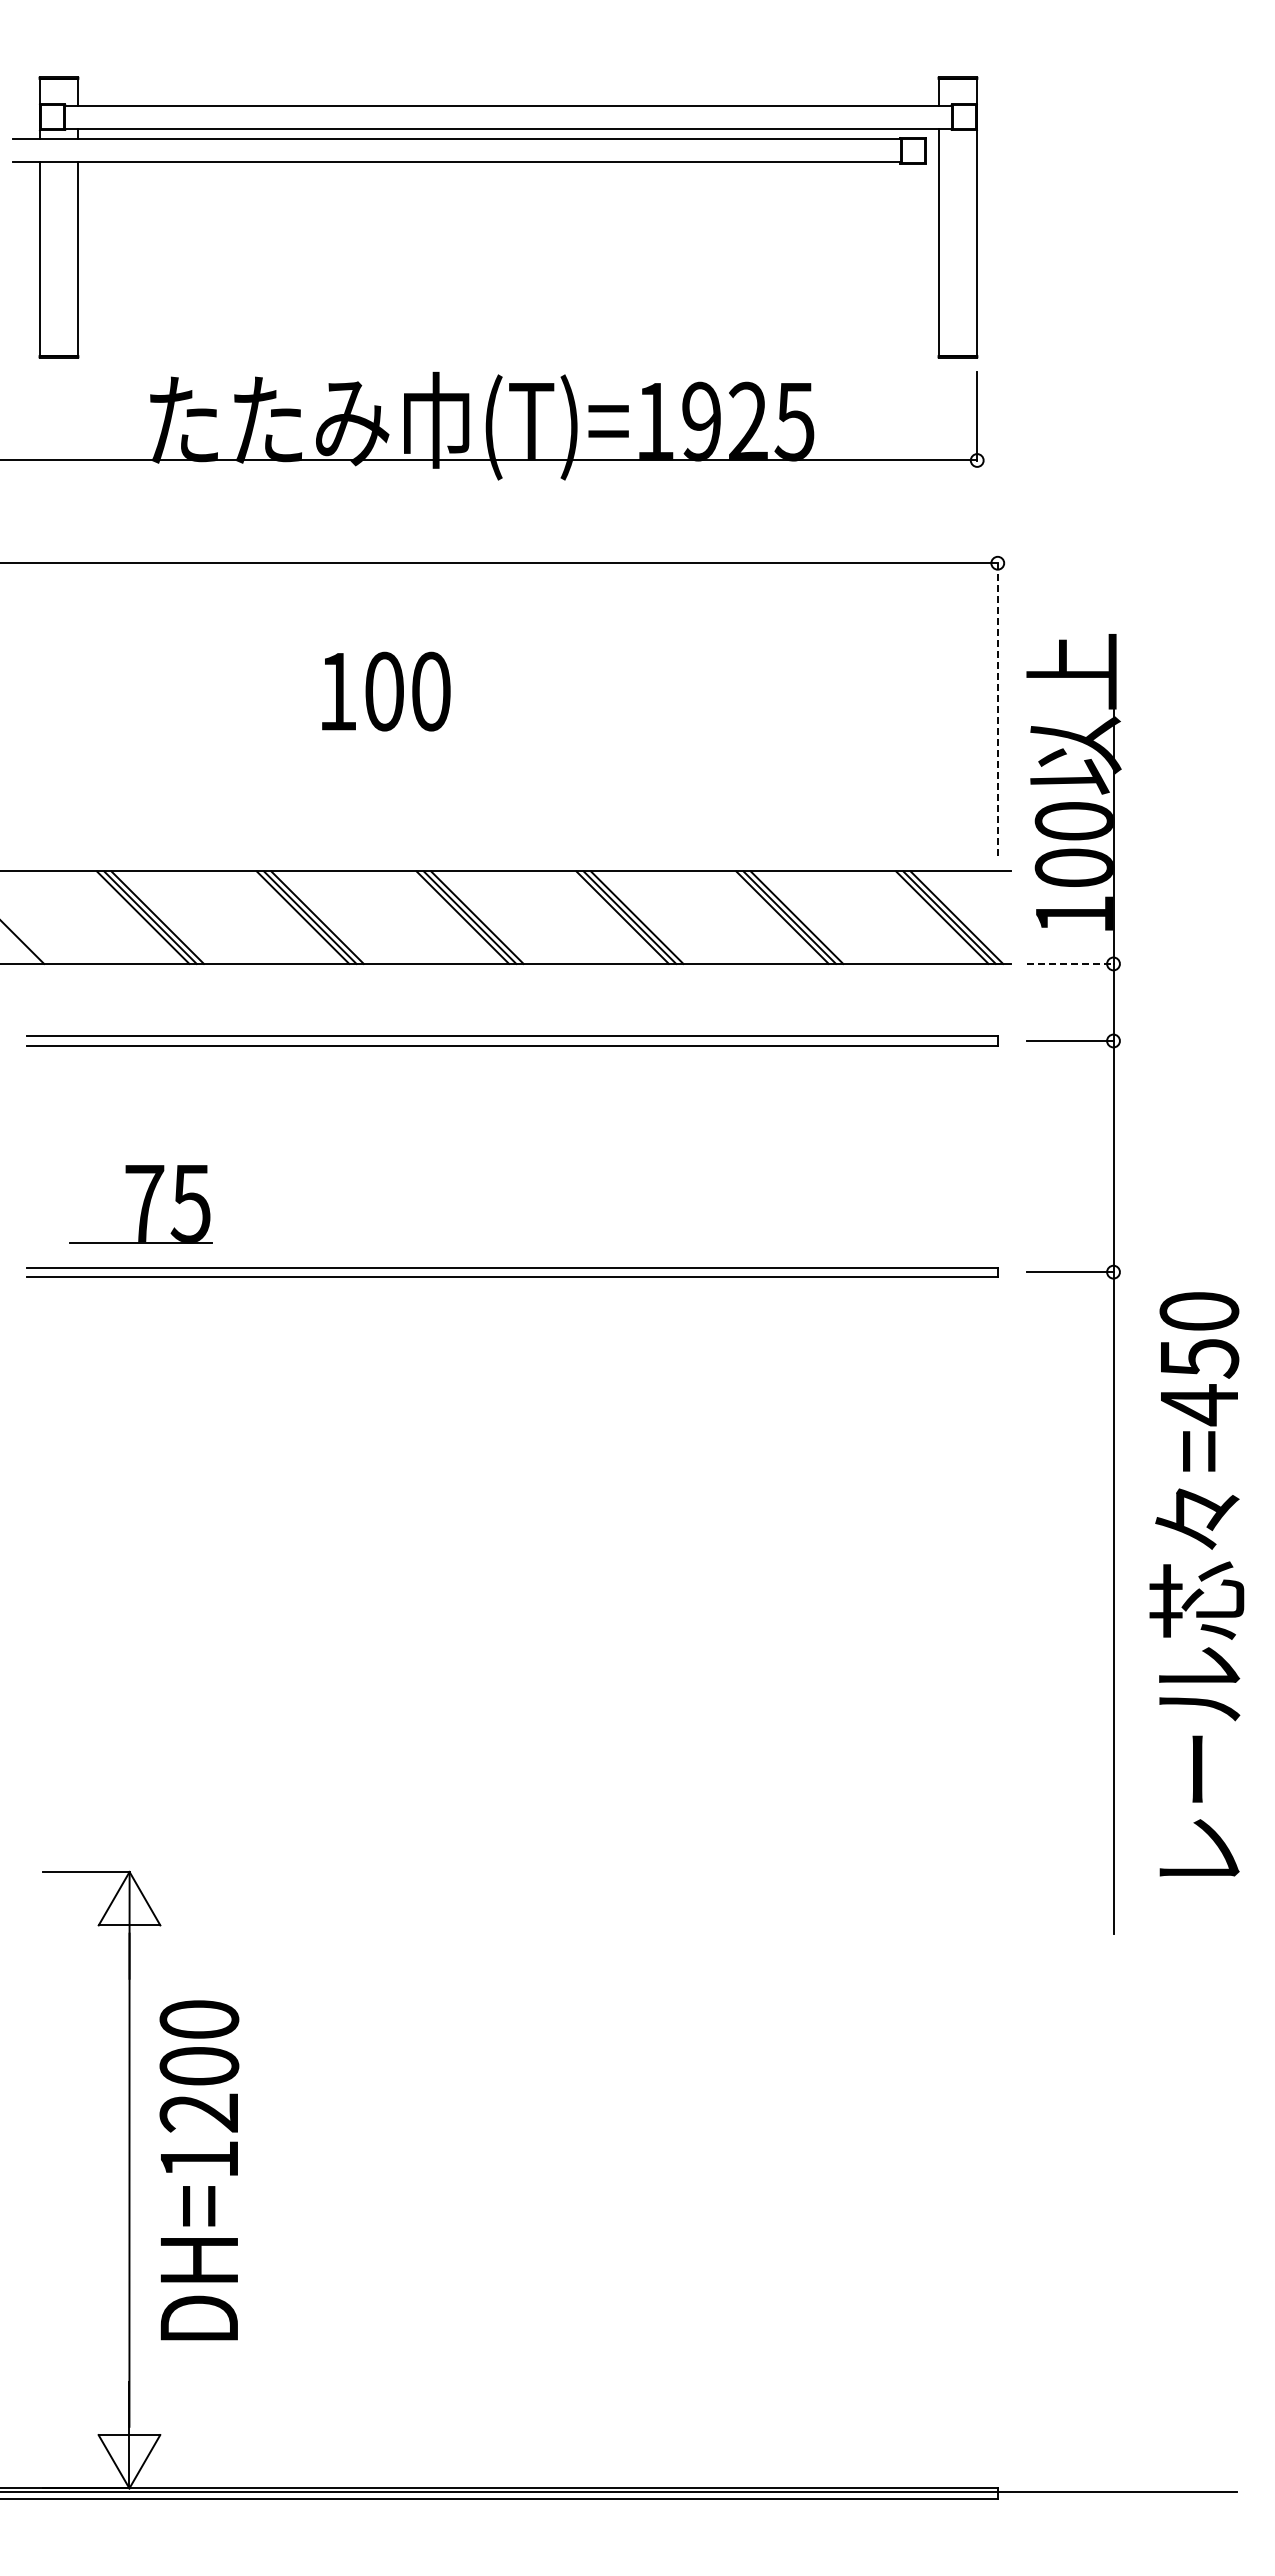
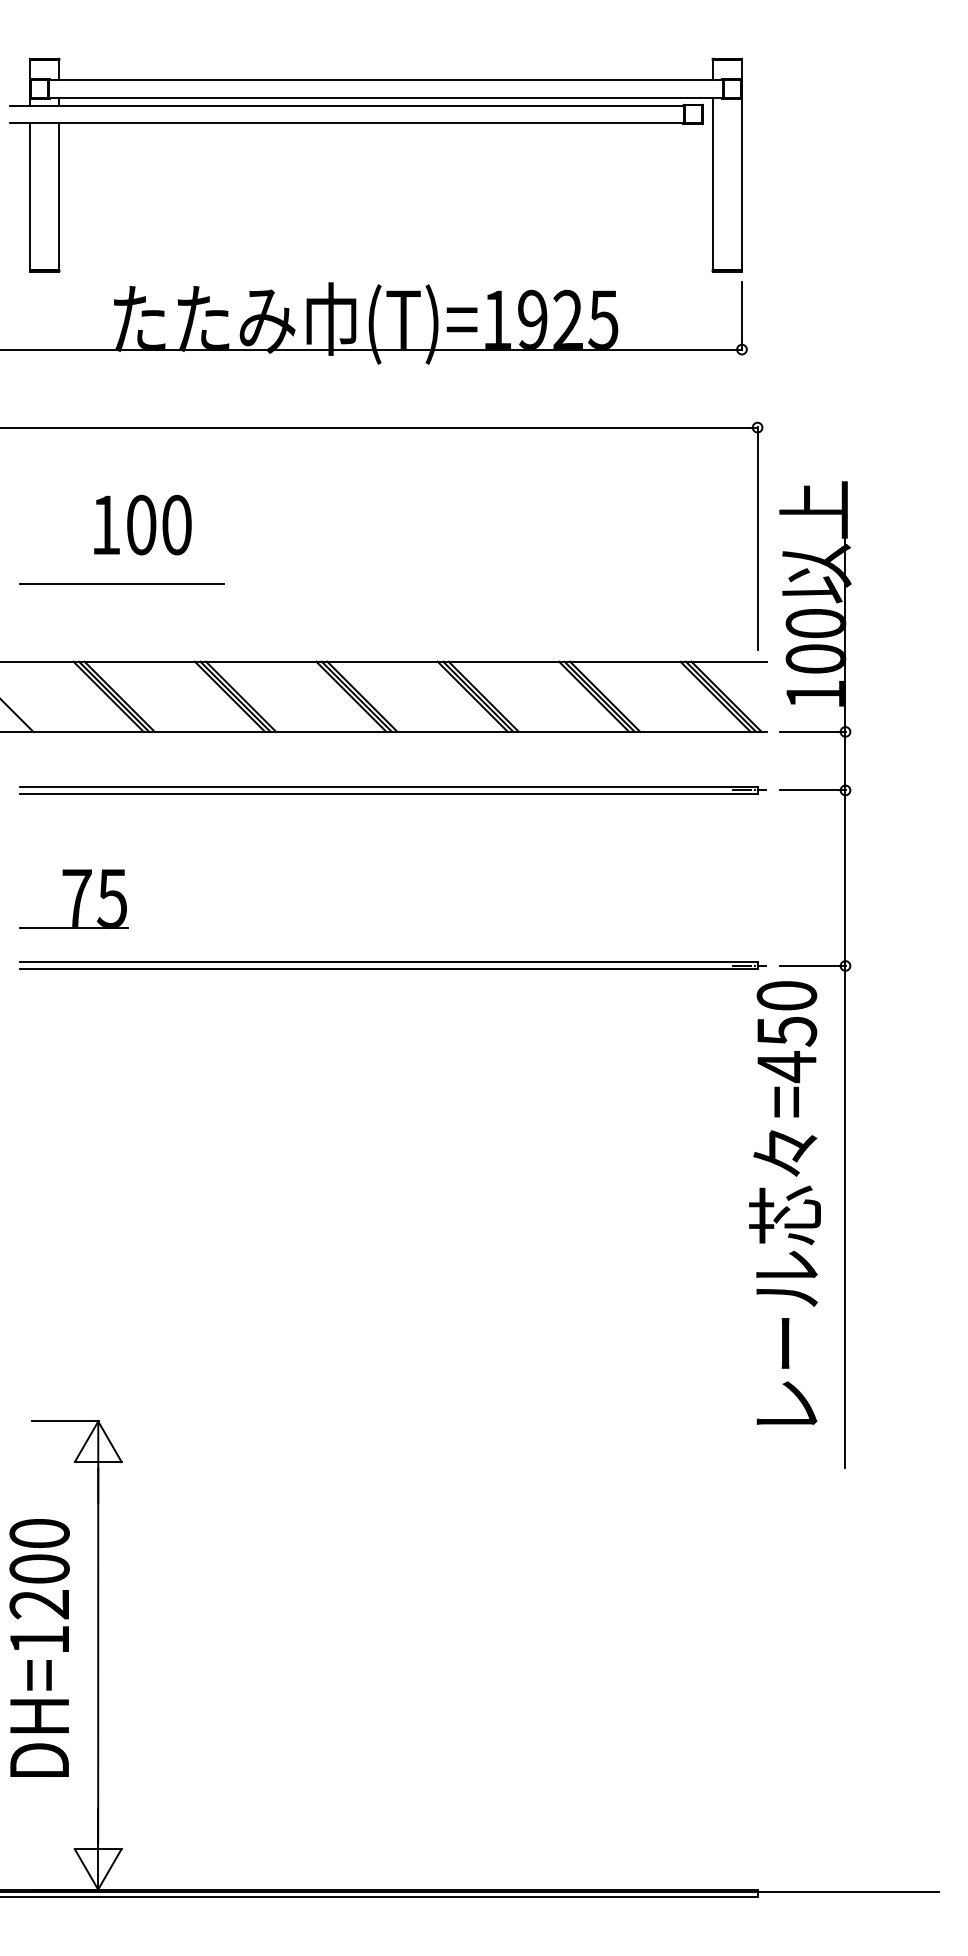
text: (386, 691) -> (143, 525), moved
line: (997, 708) -> (757, 537), dashed -> solid
line: (160, 768) -> (121, 583), added
line: (1070, 963) -> (812, 731), dashed -> solid
line: (987, 1041) -> (749, 790), added
part: (140, 1204) -> (73, 899), moved
line: (987, 1272) -> (749, 966), added
text: (1196, 1584) -> (784, 1203), moved
text: (199, 2170) -> (39, 1648), moved

